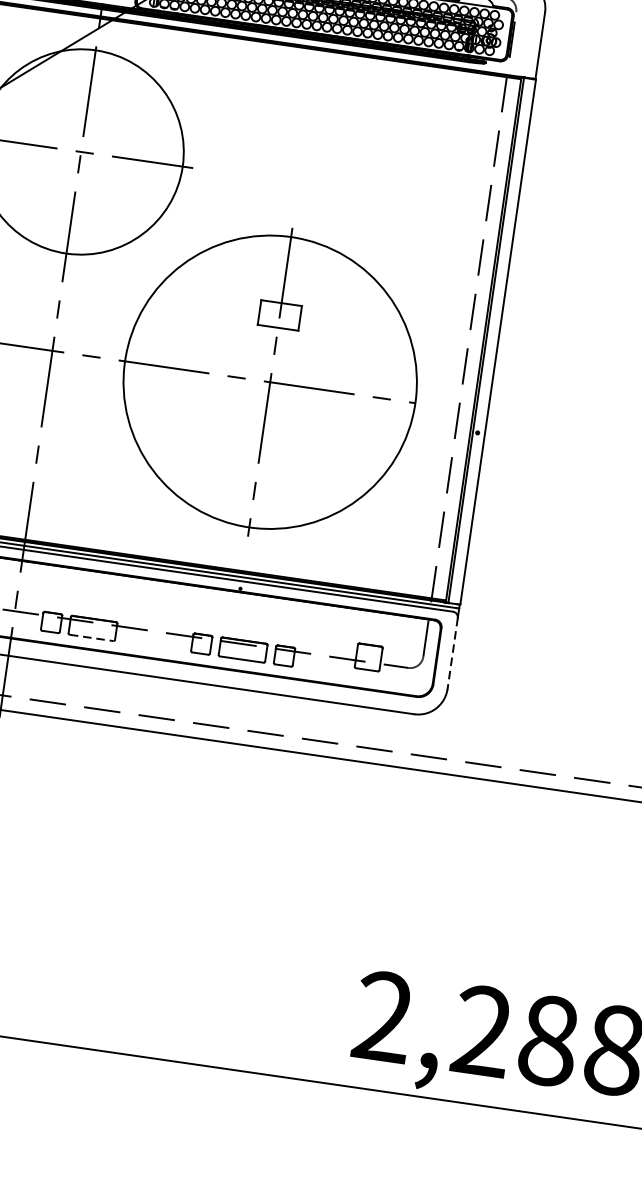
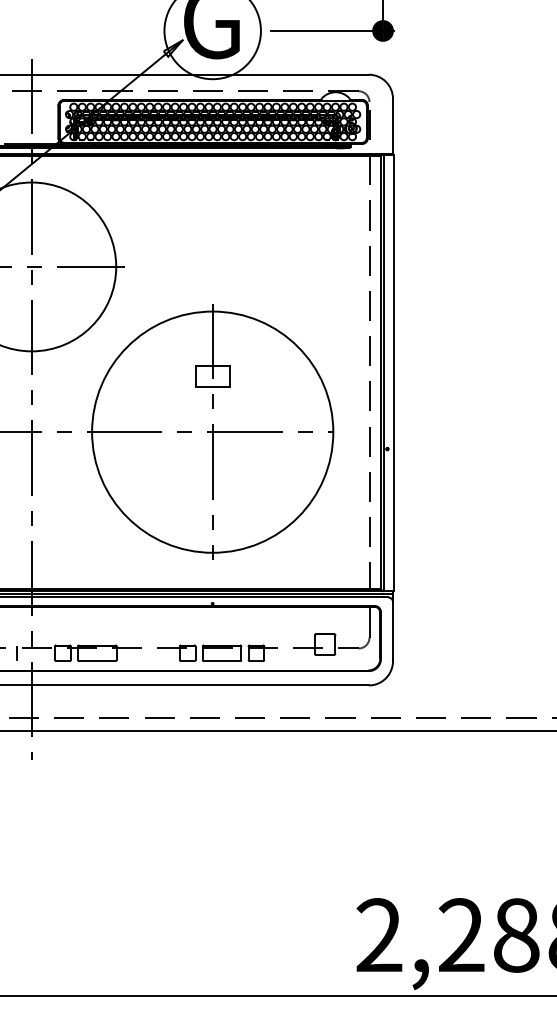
line: (91, 638) -> (97, 661), dashed -> solid
line: (453, 652) -> (393, 630), dashed -> solid

